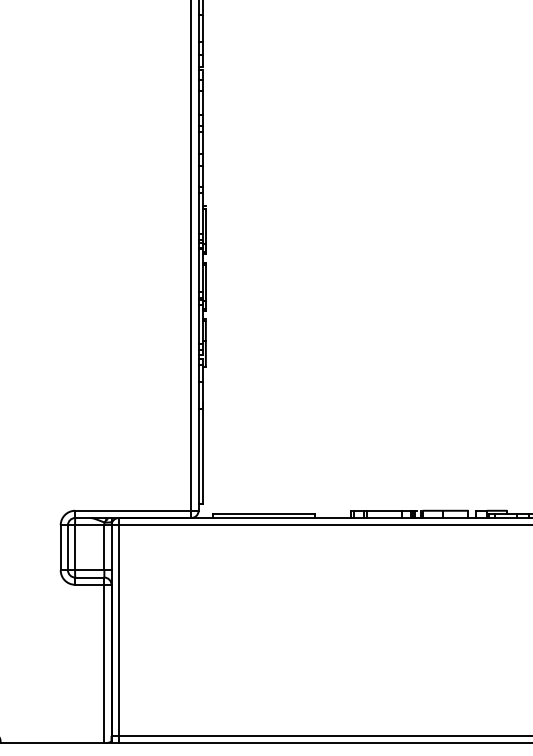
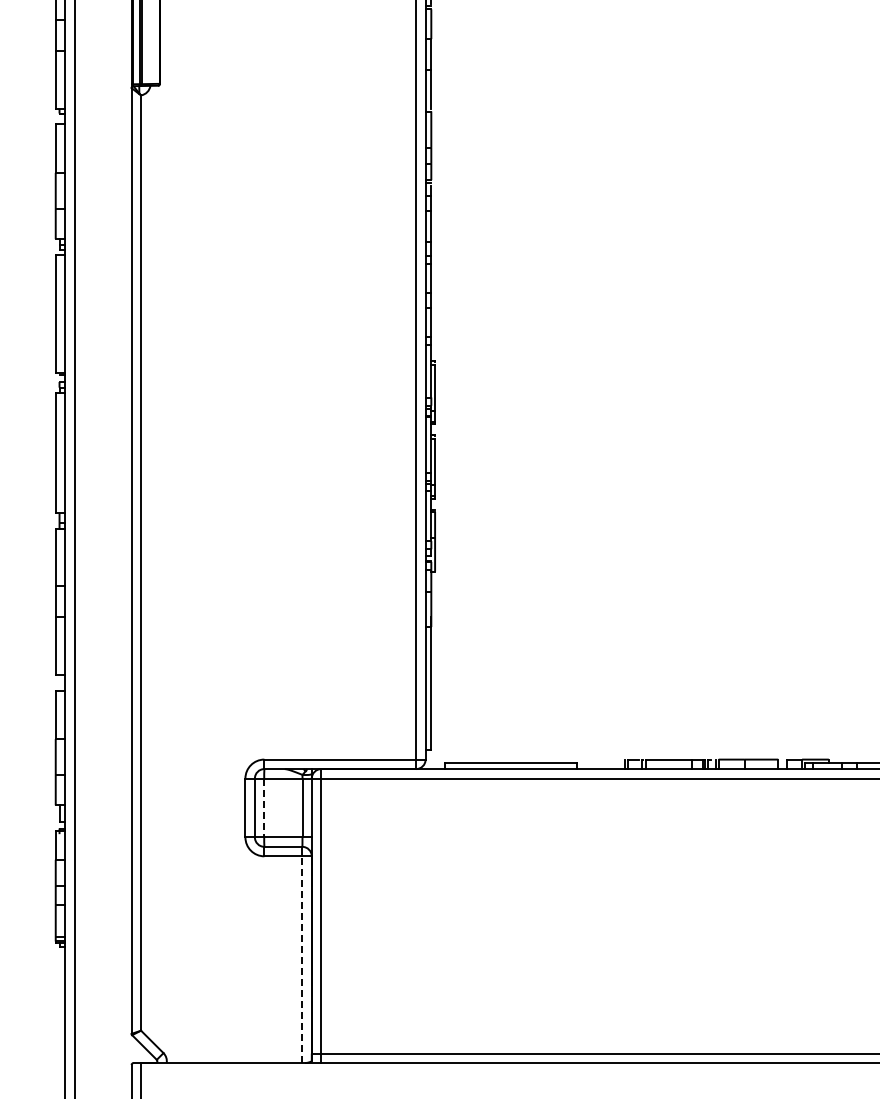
line: (75, 548) -> (264, 808), solid -> dashed
line: (104, 663) -> (302, 959), solid -> dashed

